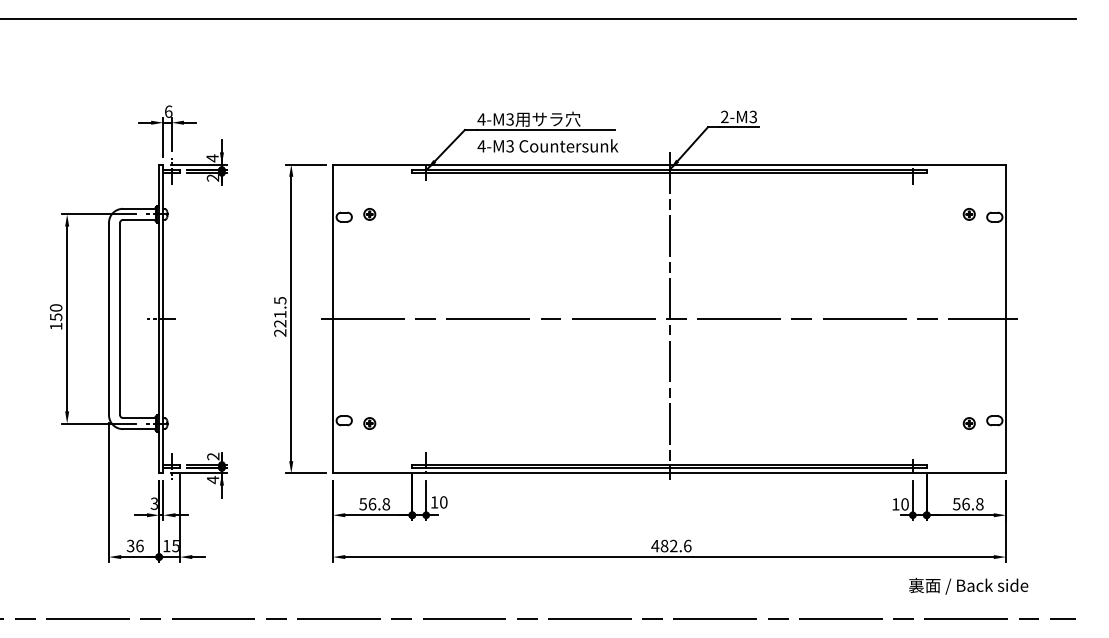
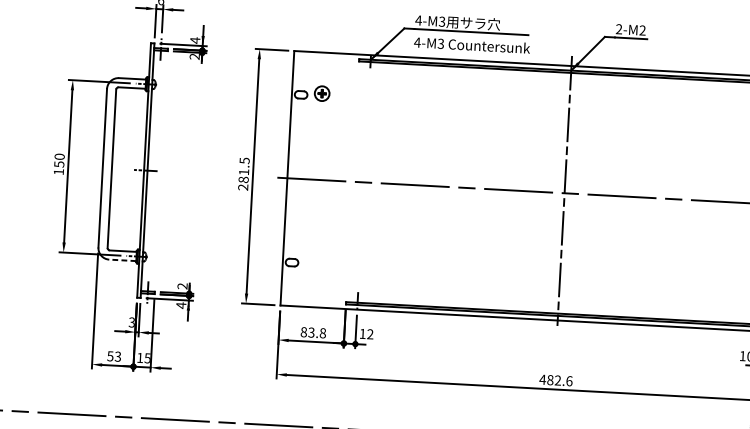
text: (753, 117) -> (642, 30), 2-M3 -> 2-M2
part: (369, 214) -> (322, 93), size x1.6
text: (280, 323) -> (243, 179), 221.5 -> 281.5
part: (369, 423) -> (312, 266), removed
line: (138, 429) -> (122, 260), solid -> dashed
text: (443, 502) -> (370, 334), 10 -> 12
text: (367, 504) -> (307, 332), 56.8 -> 83.8
text: (135, 545) -> (114, 356), 36 -> 53

